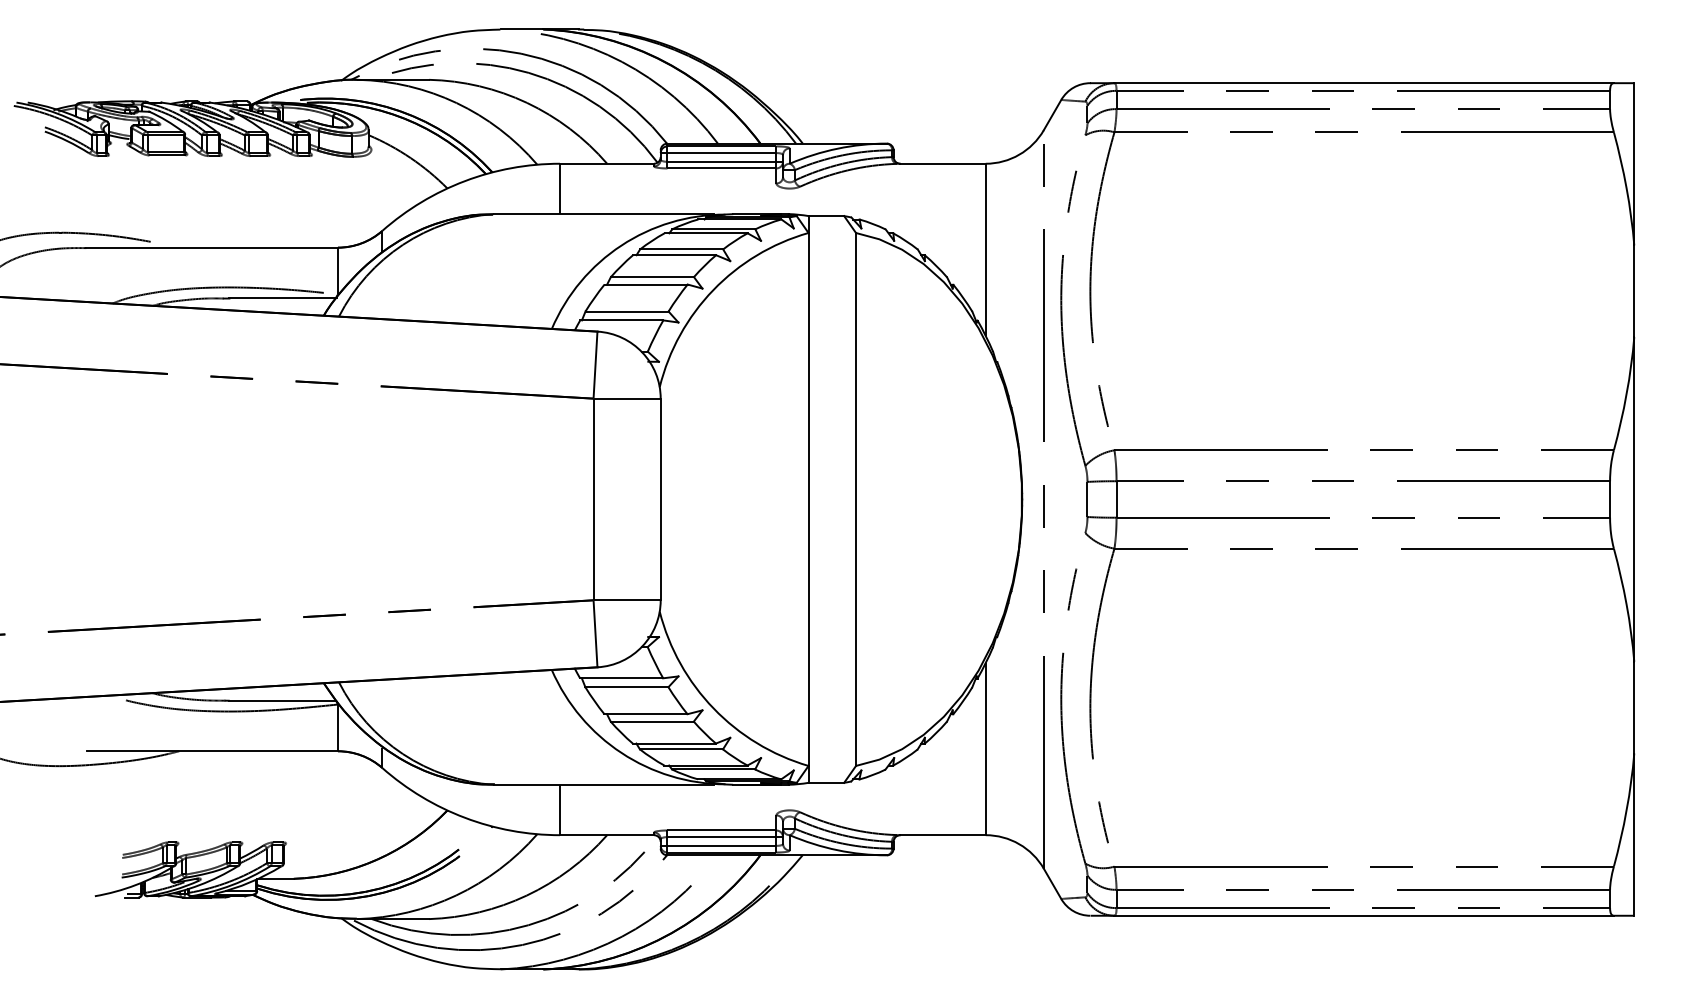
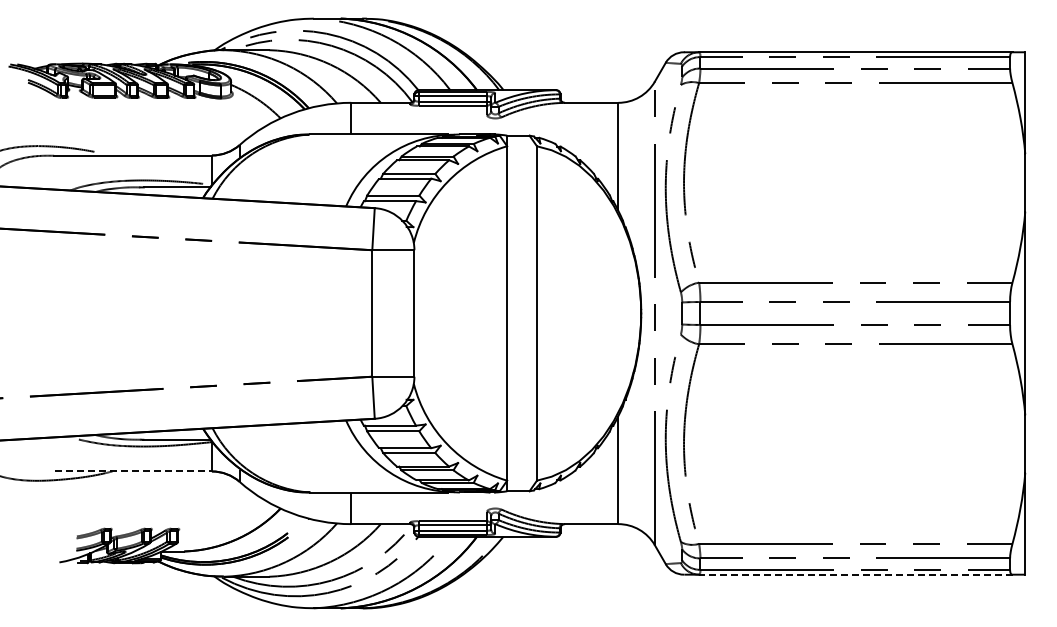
line: (212, 751) -> (133, 471), solid -> dashed
line: (1363, 915) -> (855, 574), solid -> dashed

